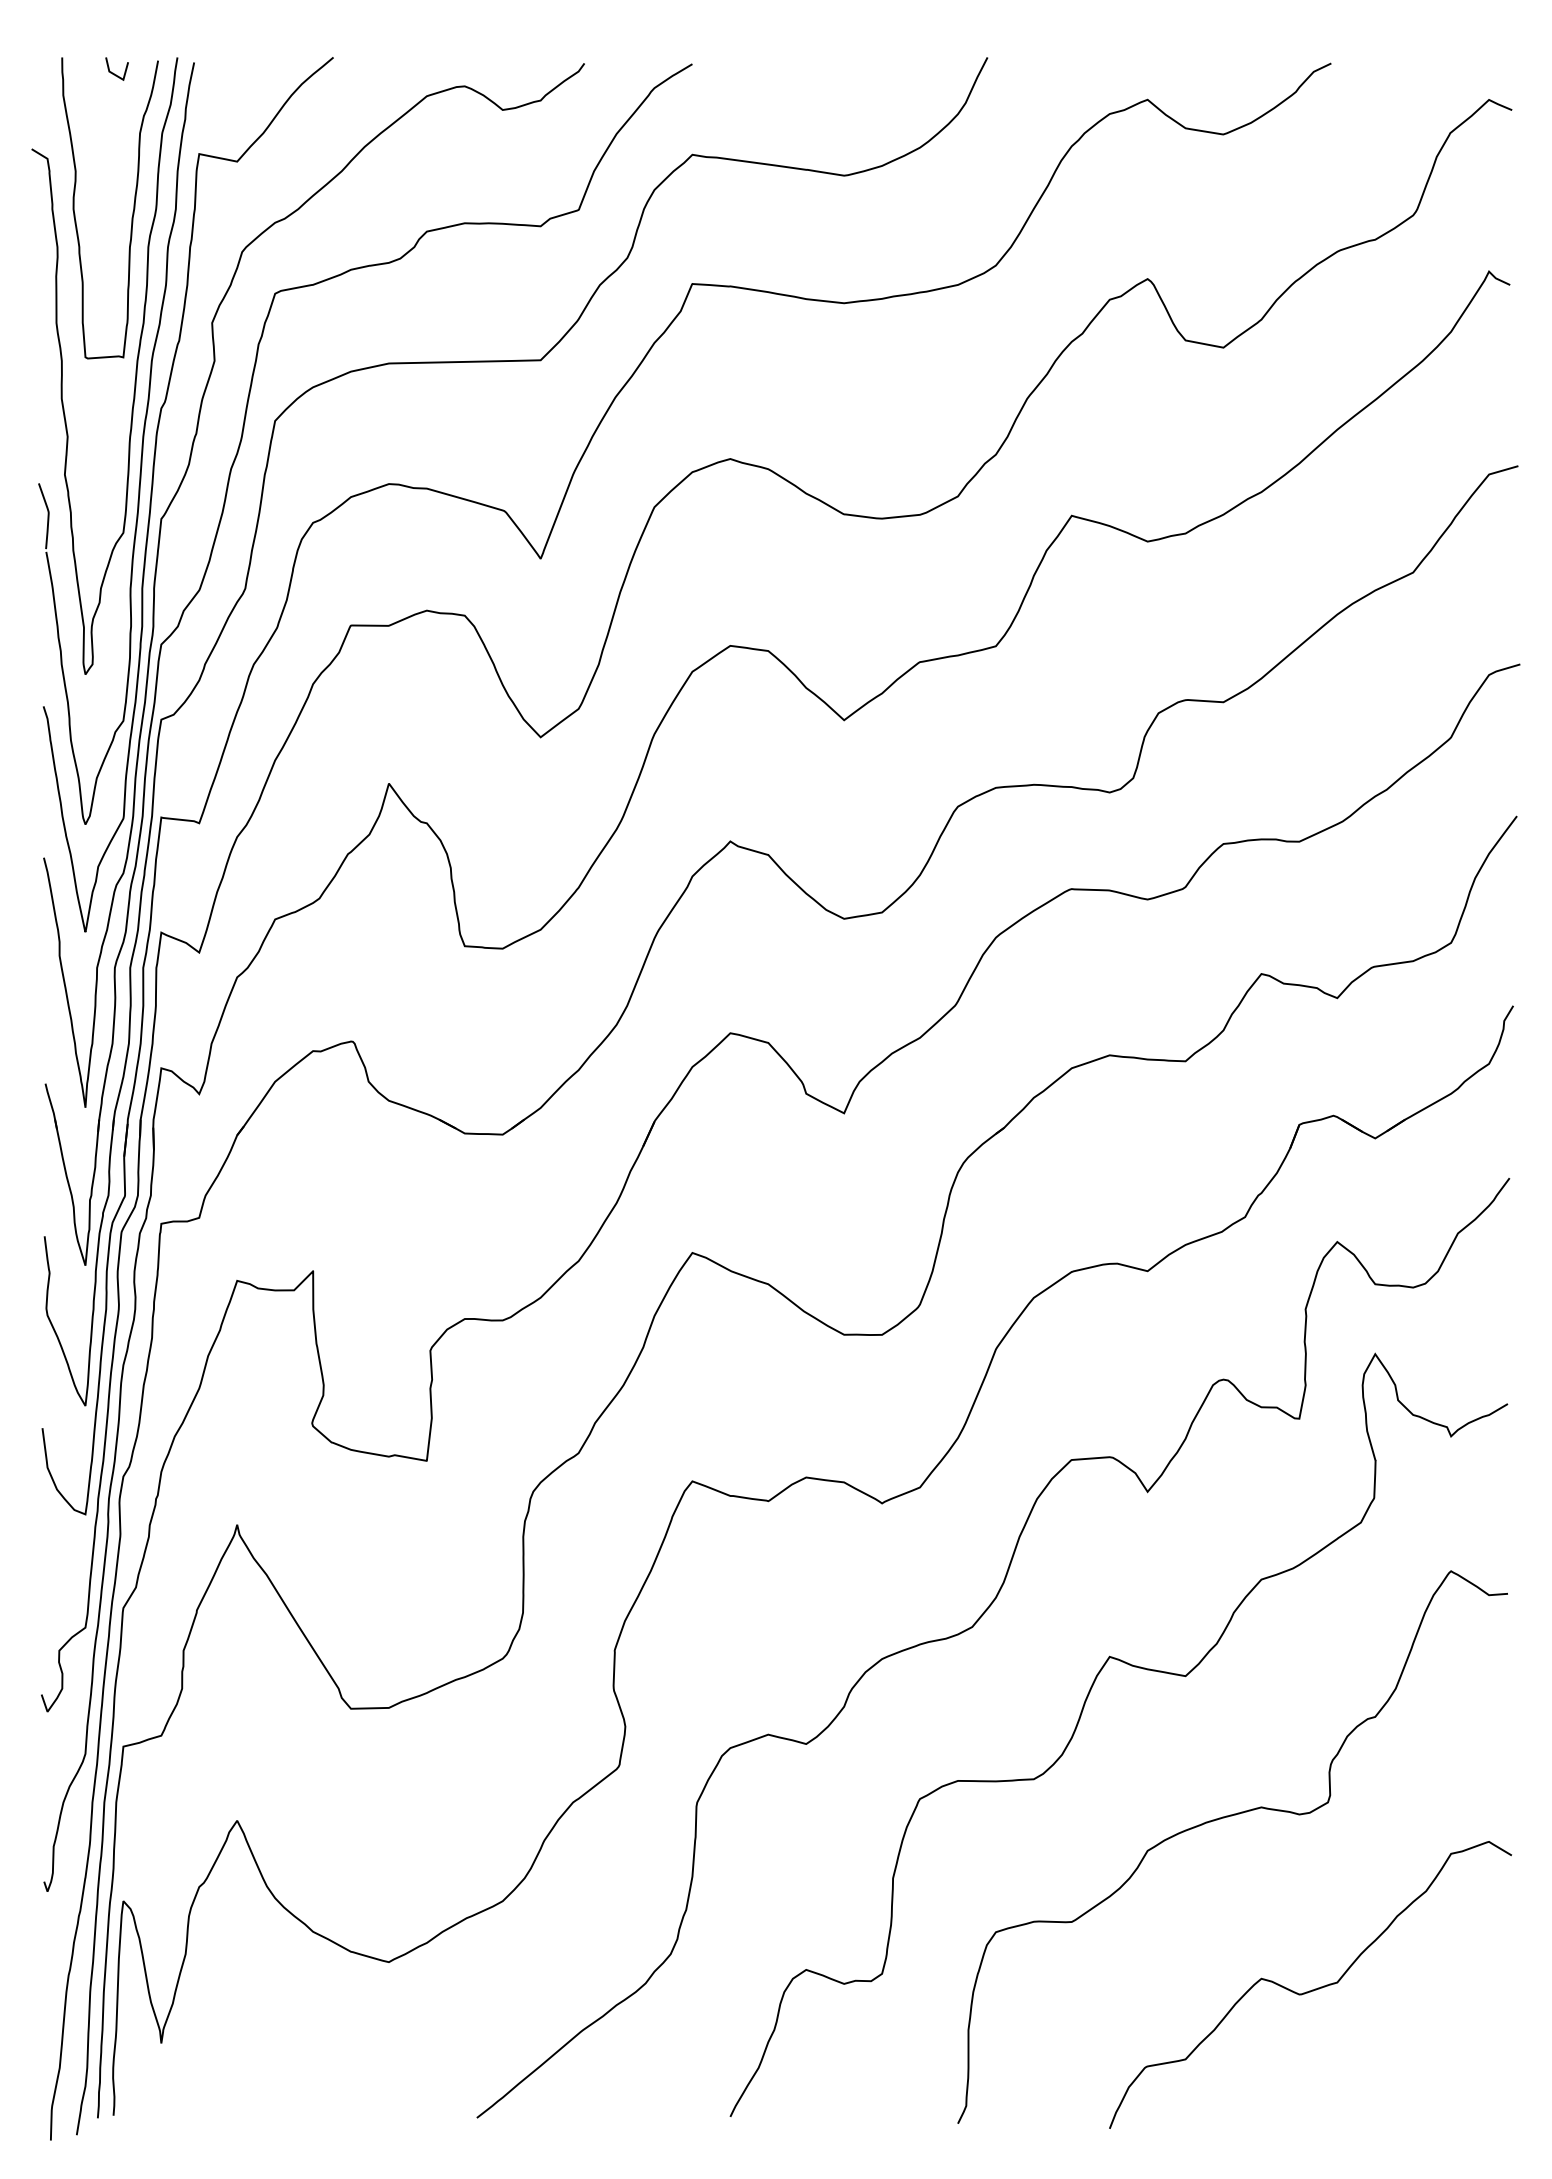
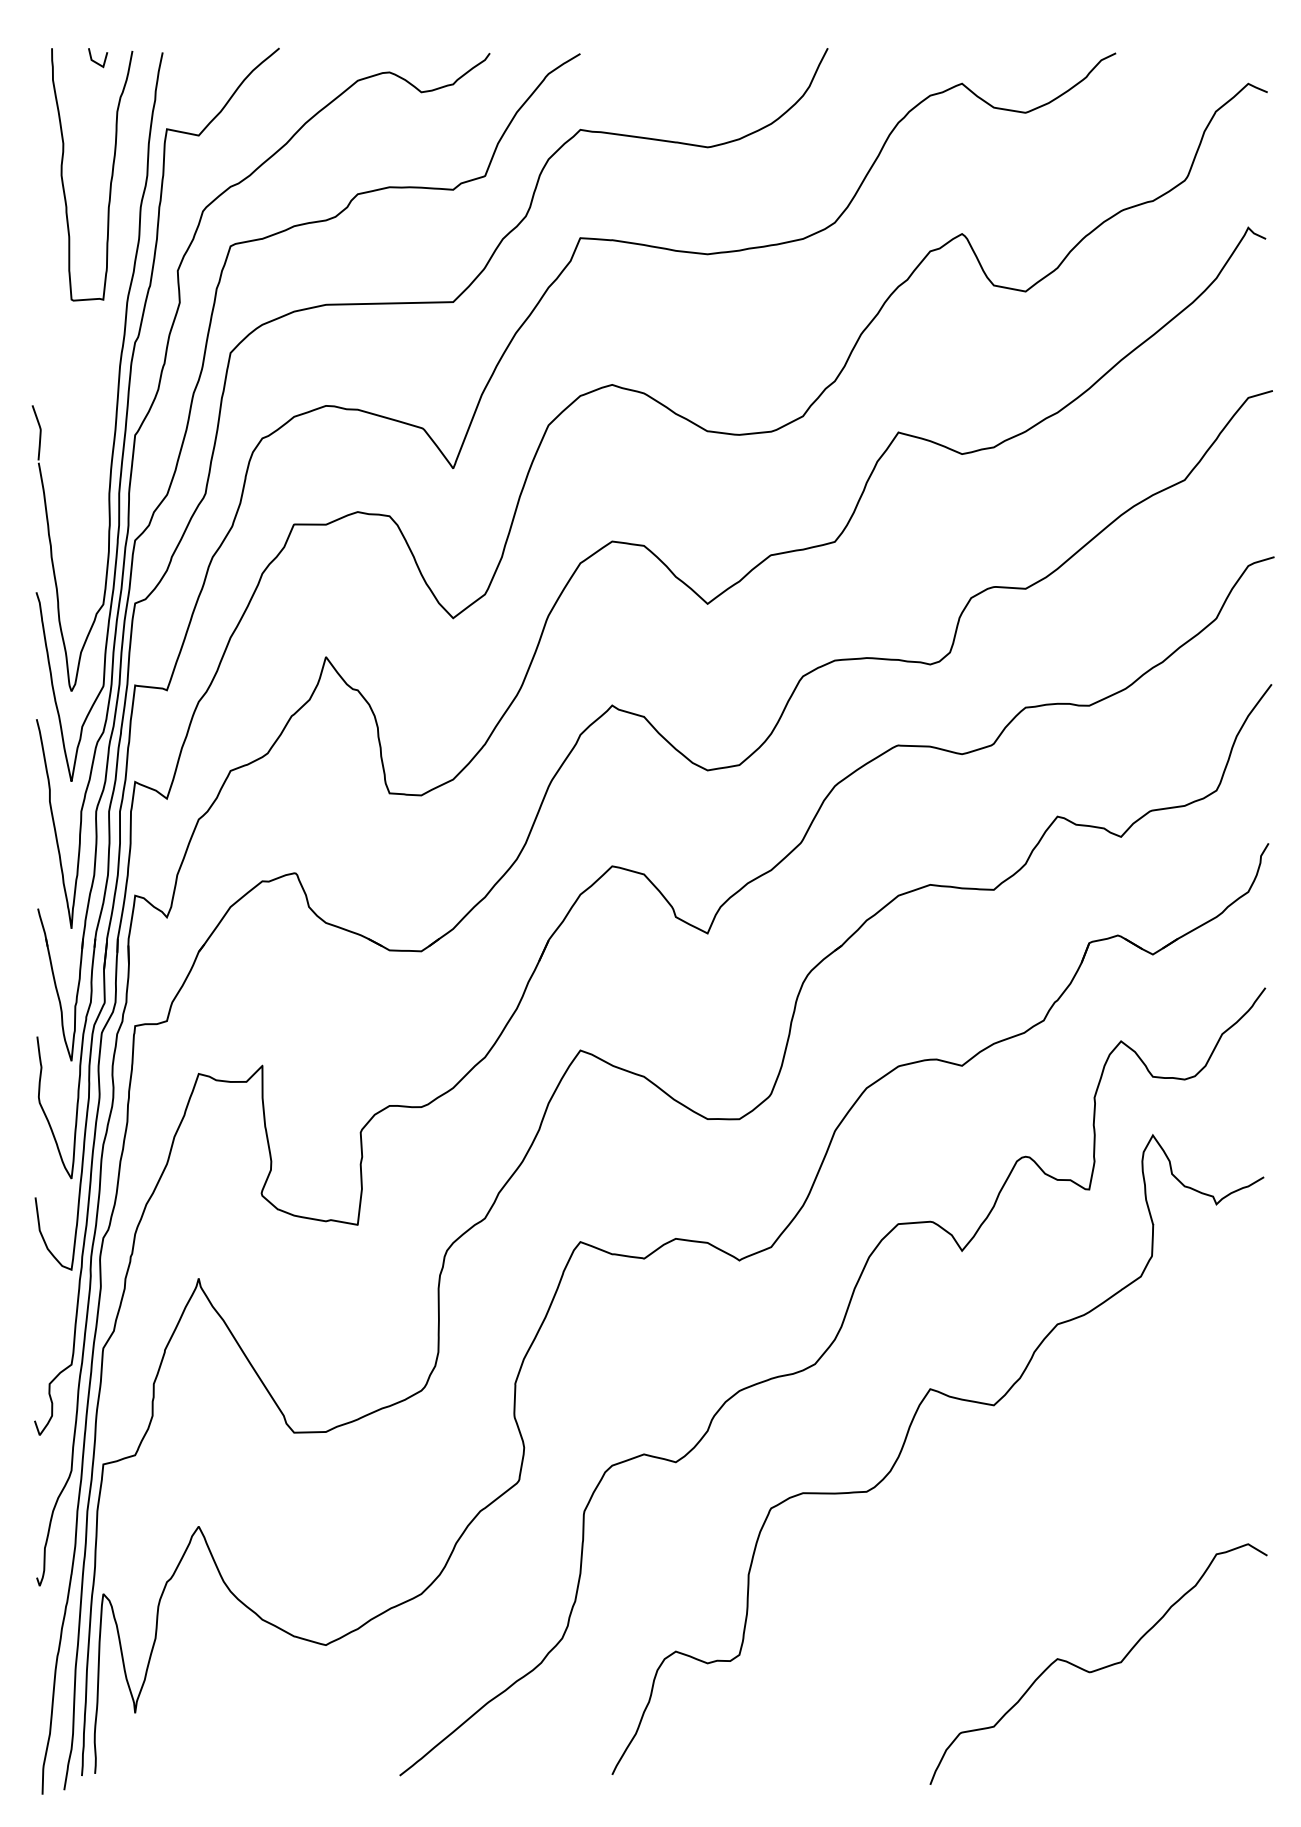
curve: (135, 369) -> (113, 309), removed
curve: (1224, 1818) -> (1026, 1524), removed

